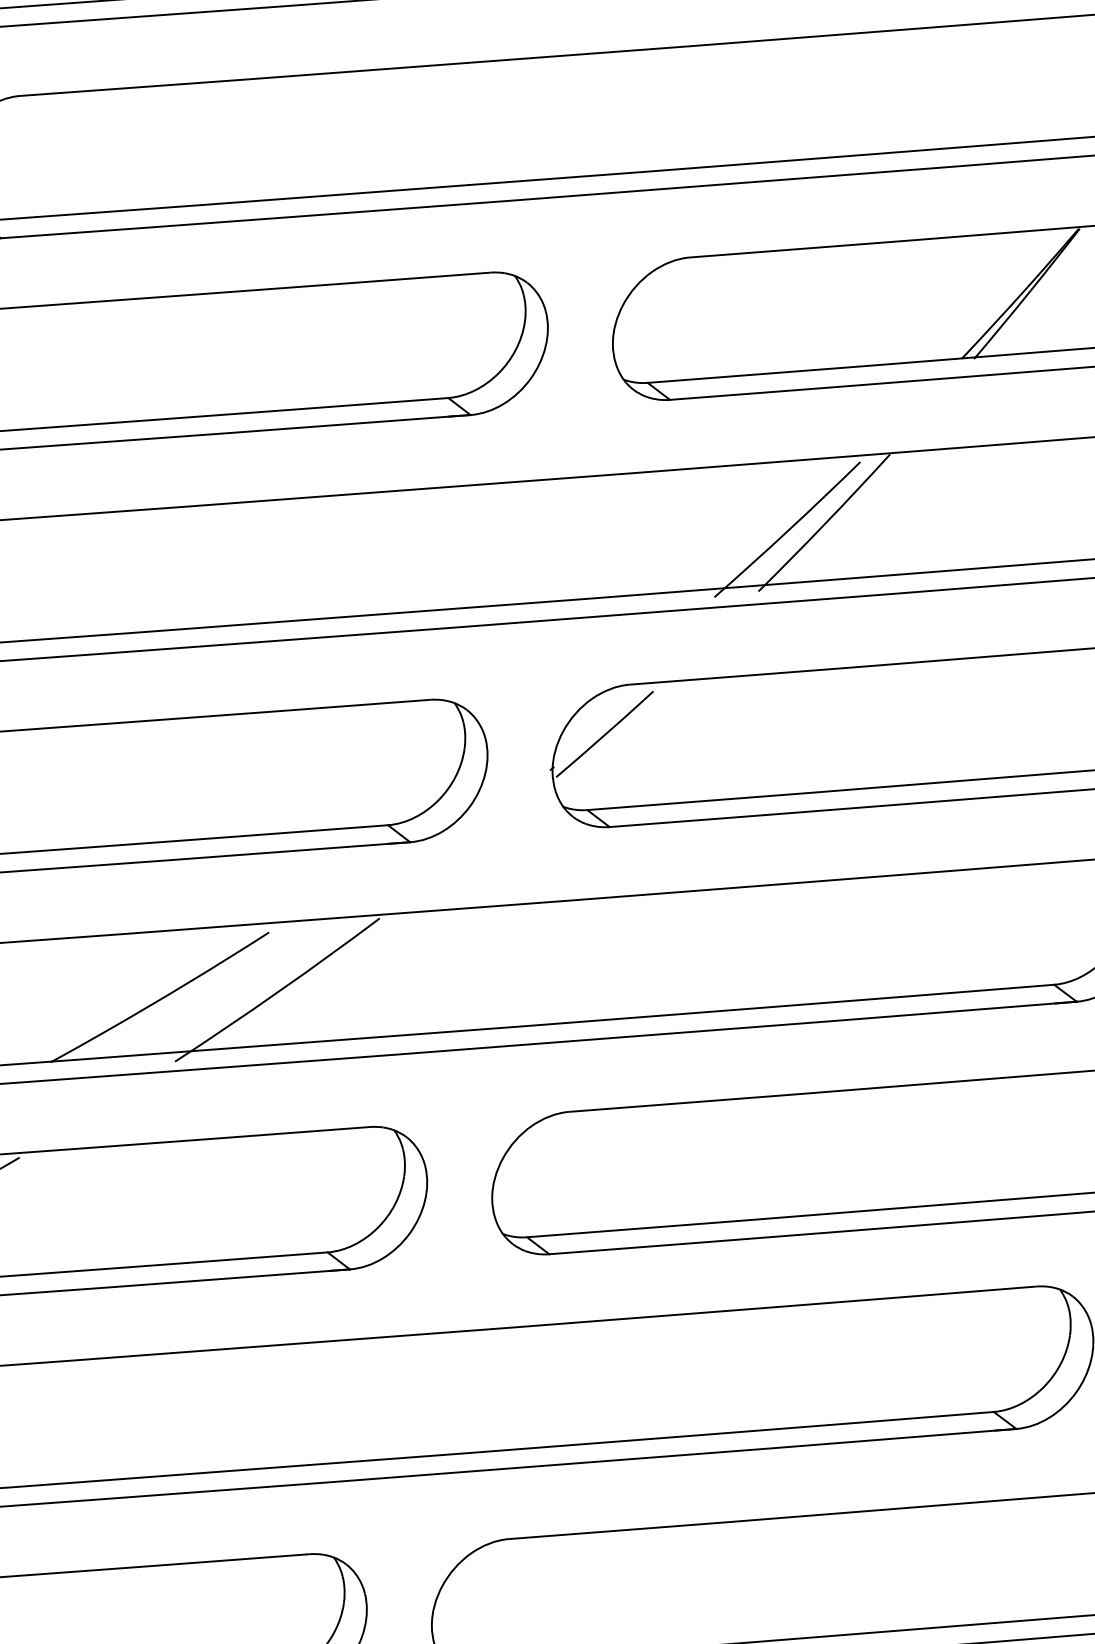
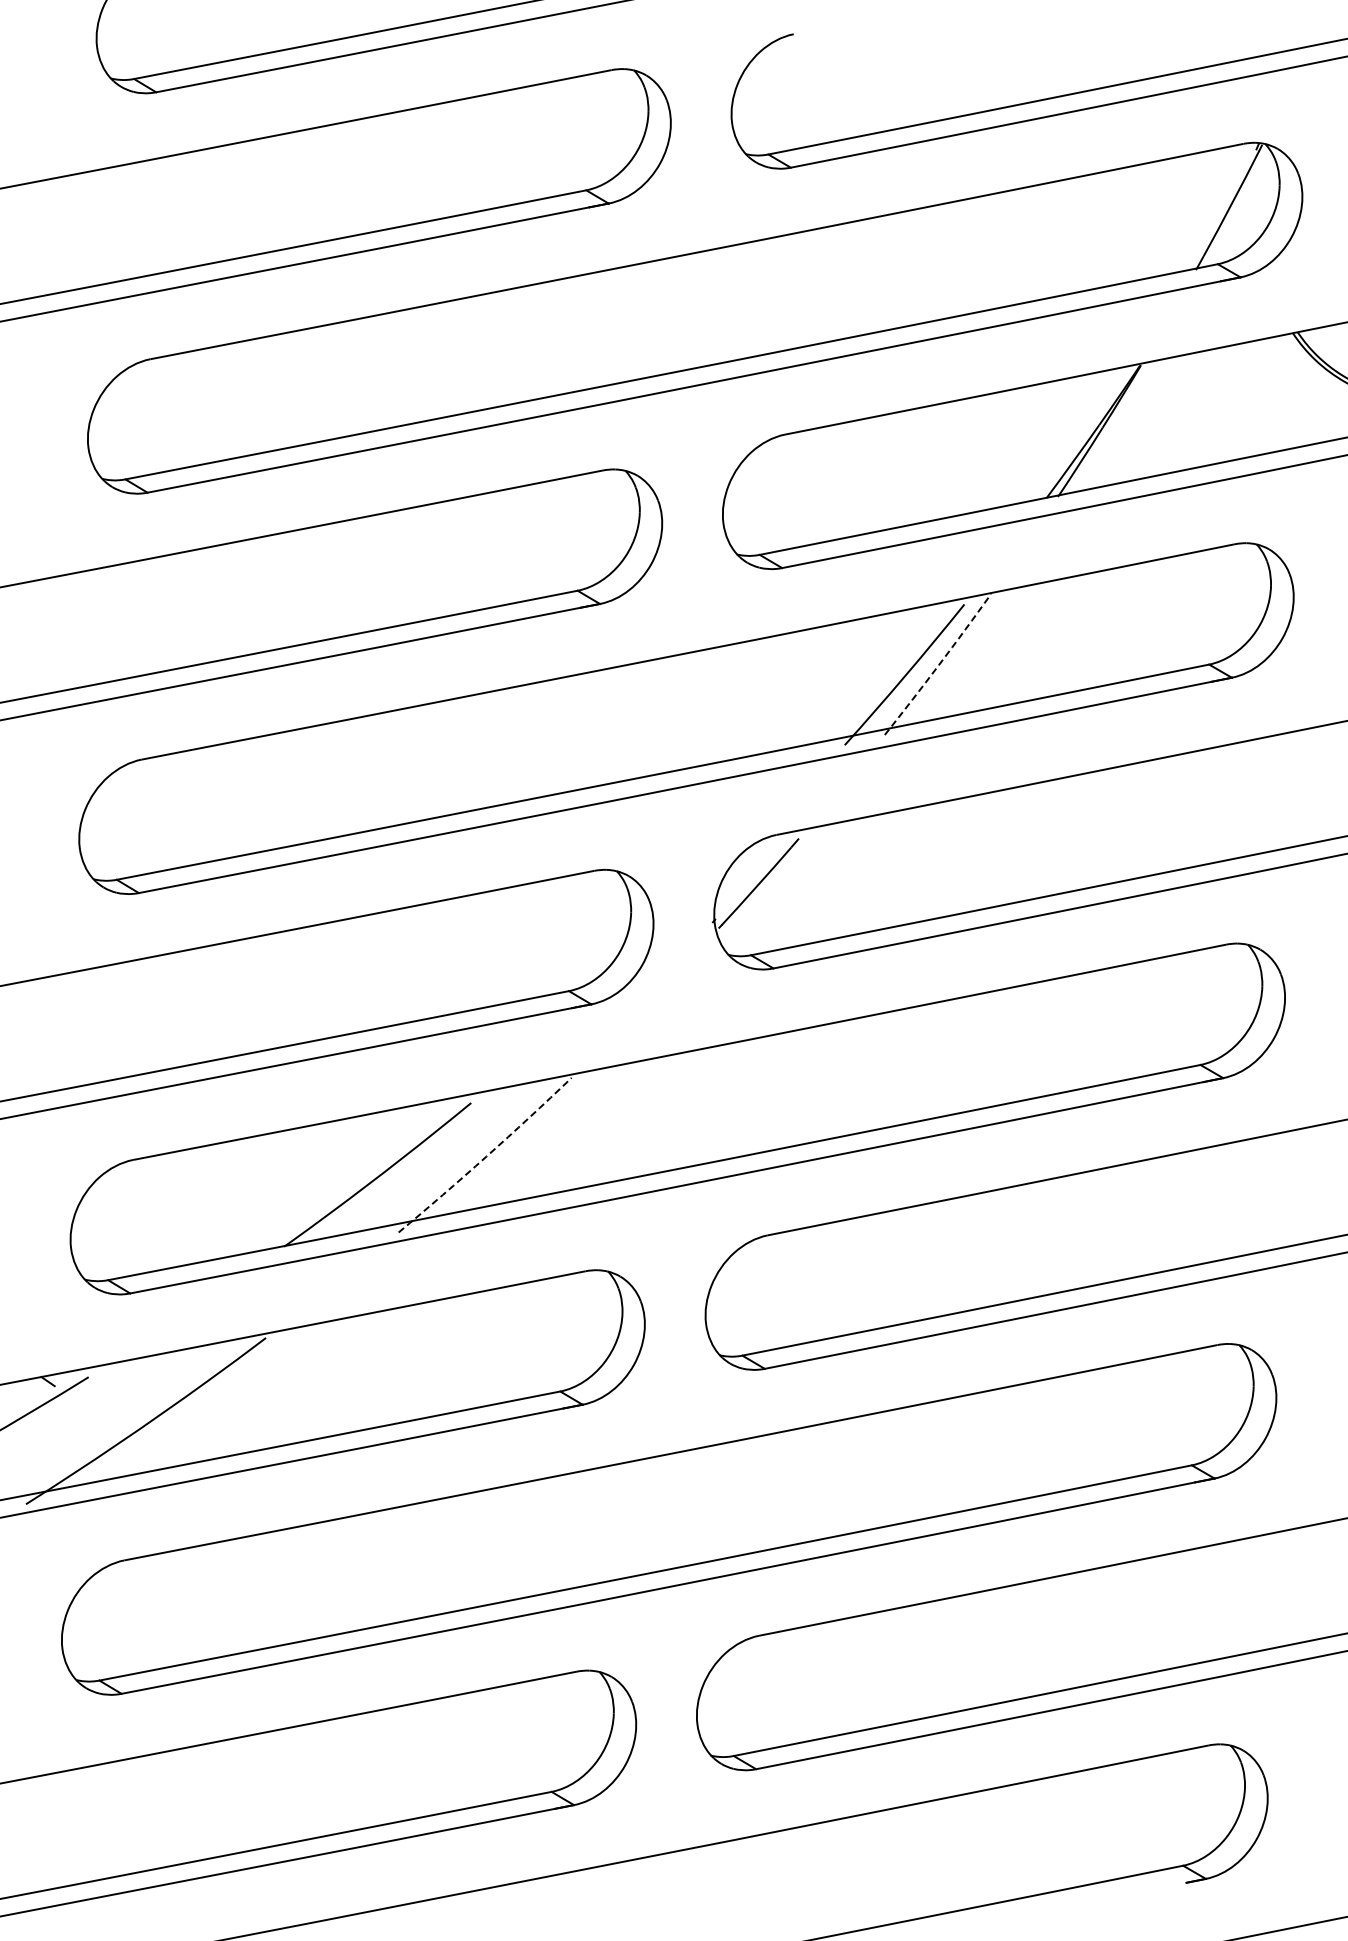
arc: (824, 524) -> (938, 665), solid -> dashed
arc: (278, 991) -> (486, 1156), solid -> dashed

